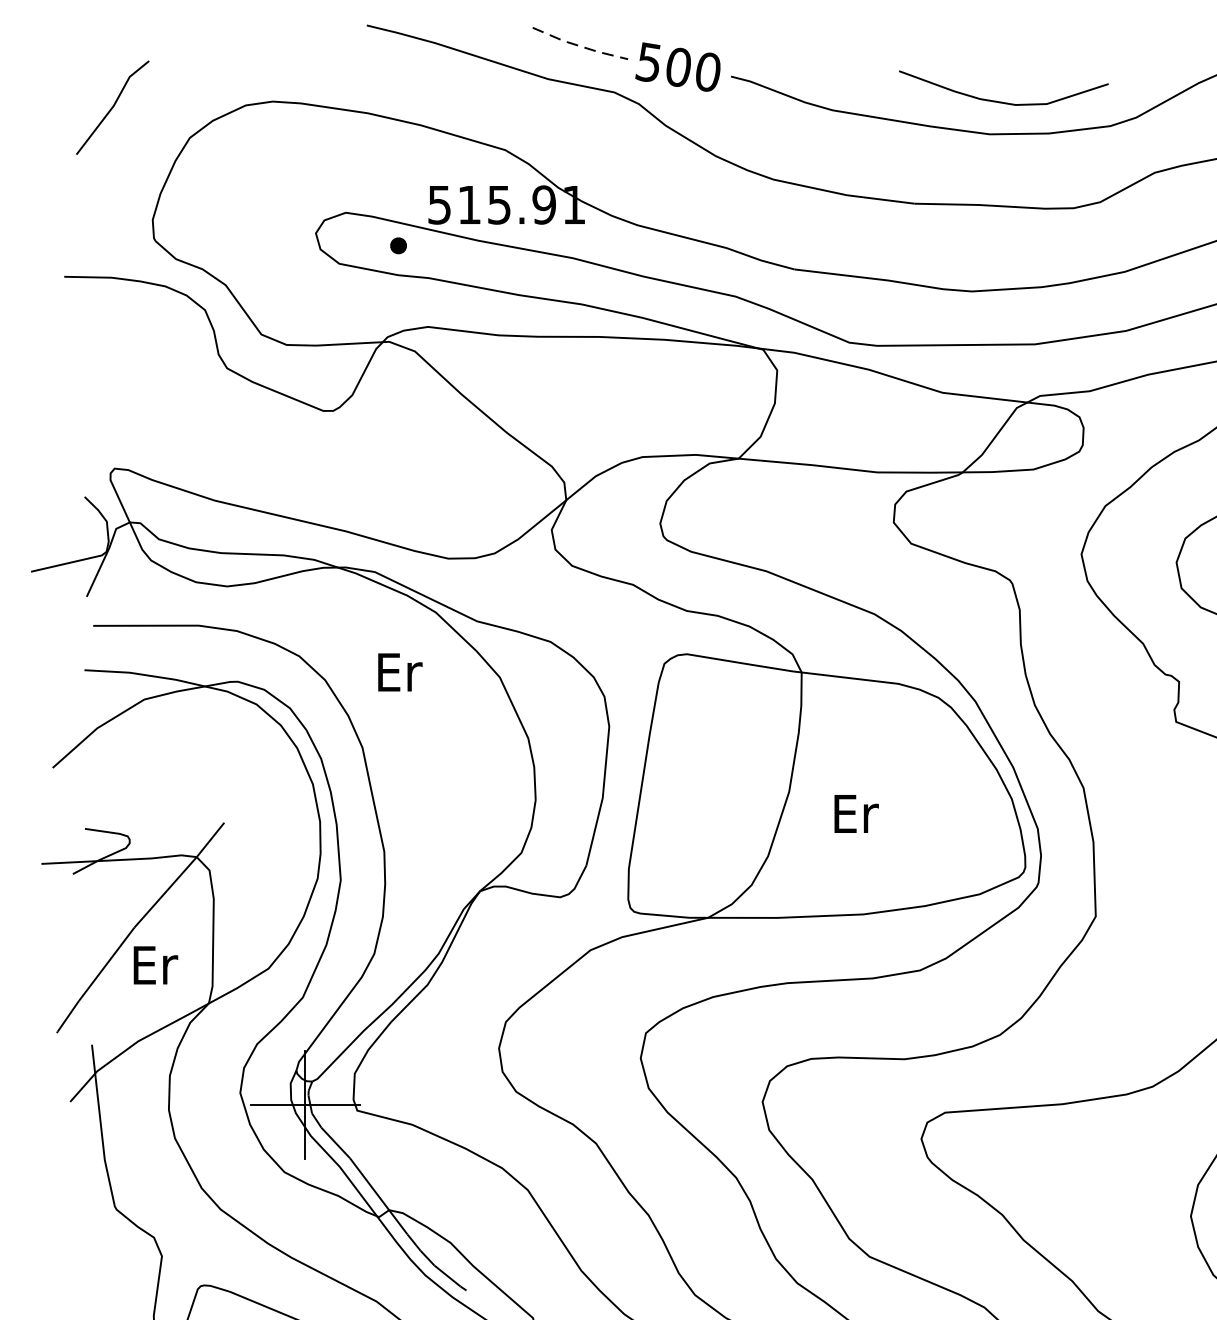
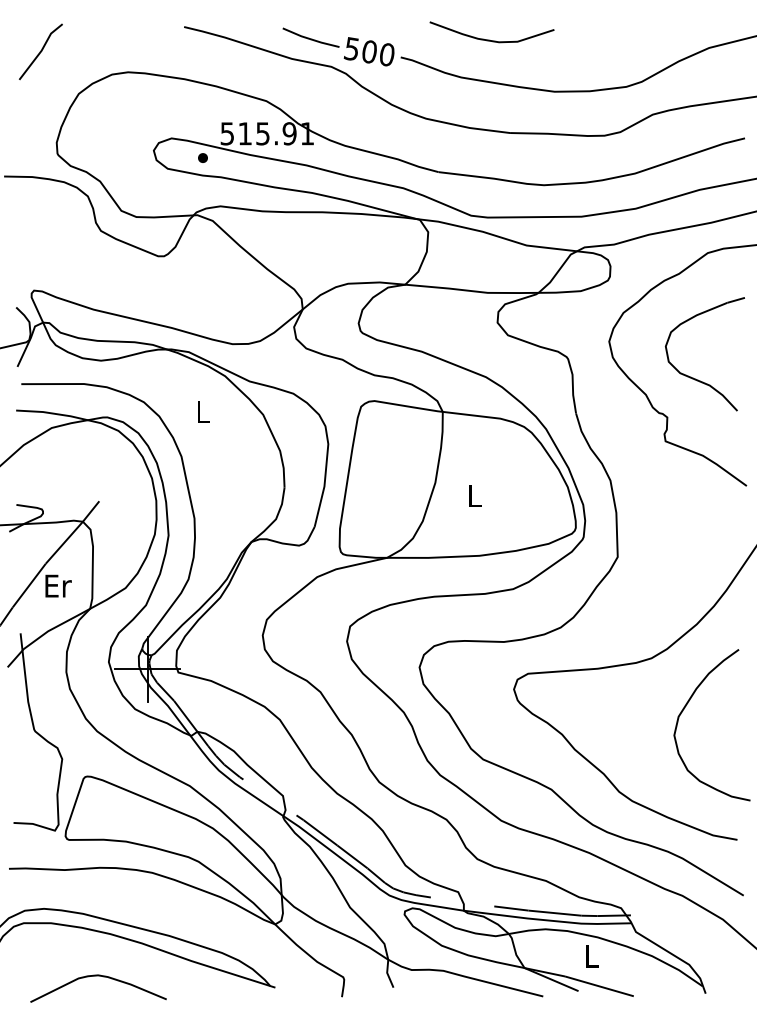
line: (579, 46) -> (310, 39), dashed -> solid
curve: (999, 100) -> (489, 39), moved
line: (111, 107) -> (40, 51), moved
text: (399, 671) -> (203, 411), Er -> L
text: (856, 813) -> (475, 495), Er -> L

